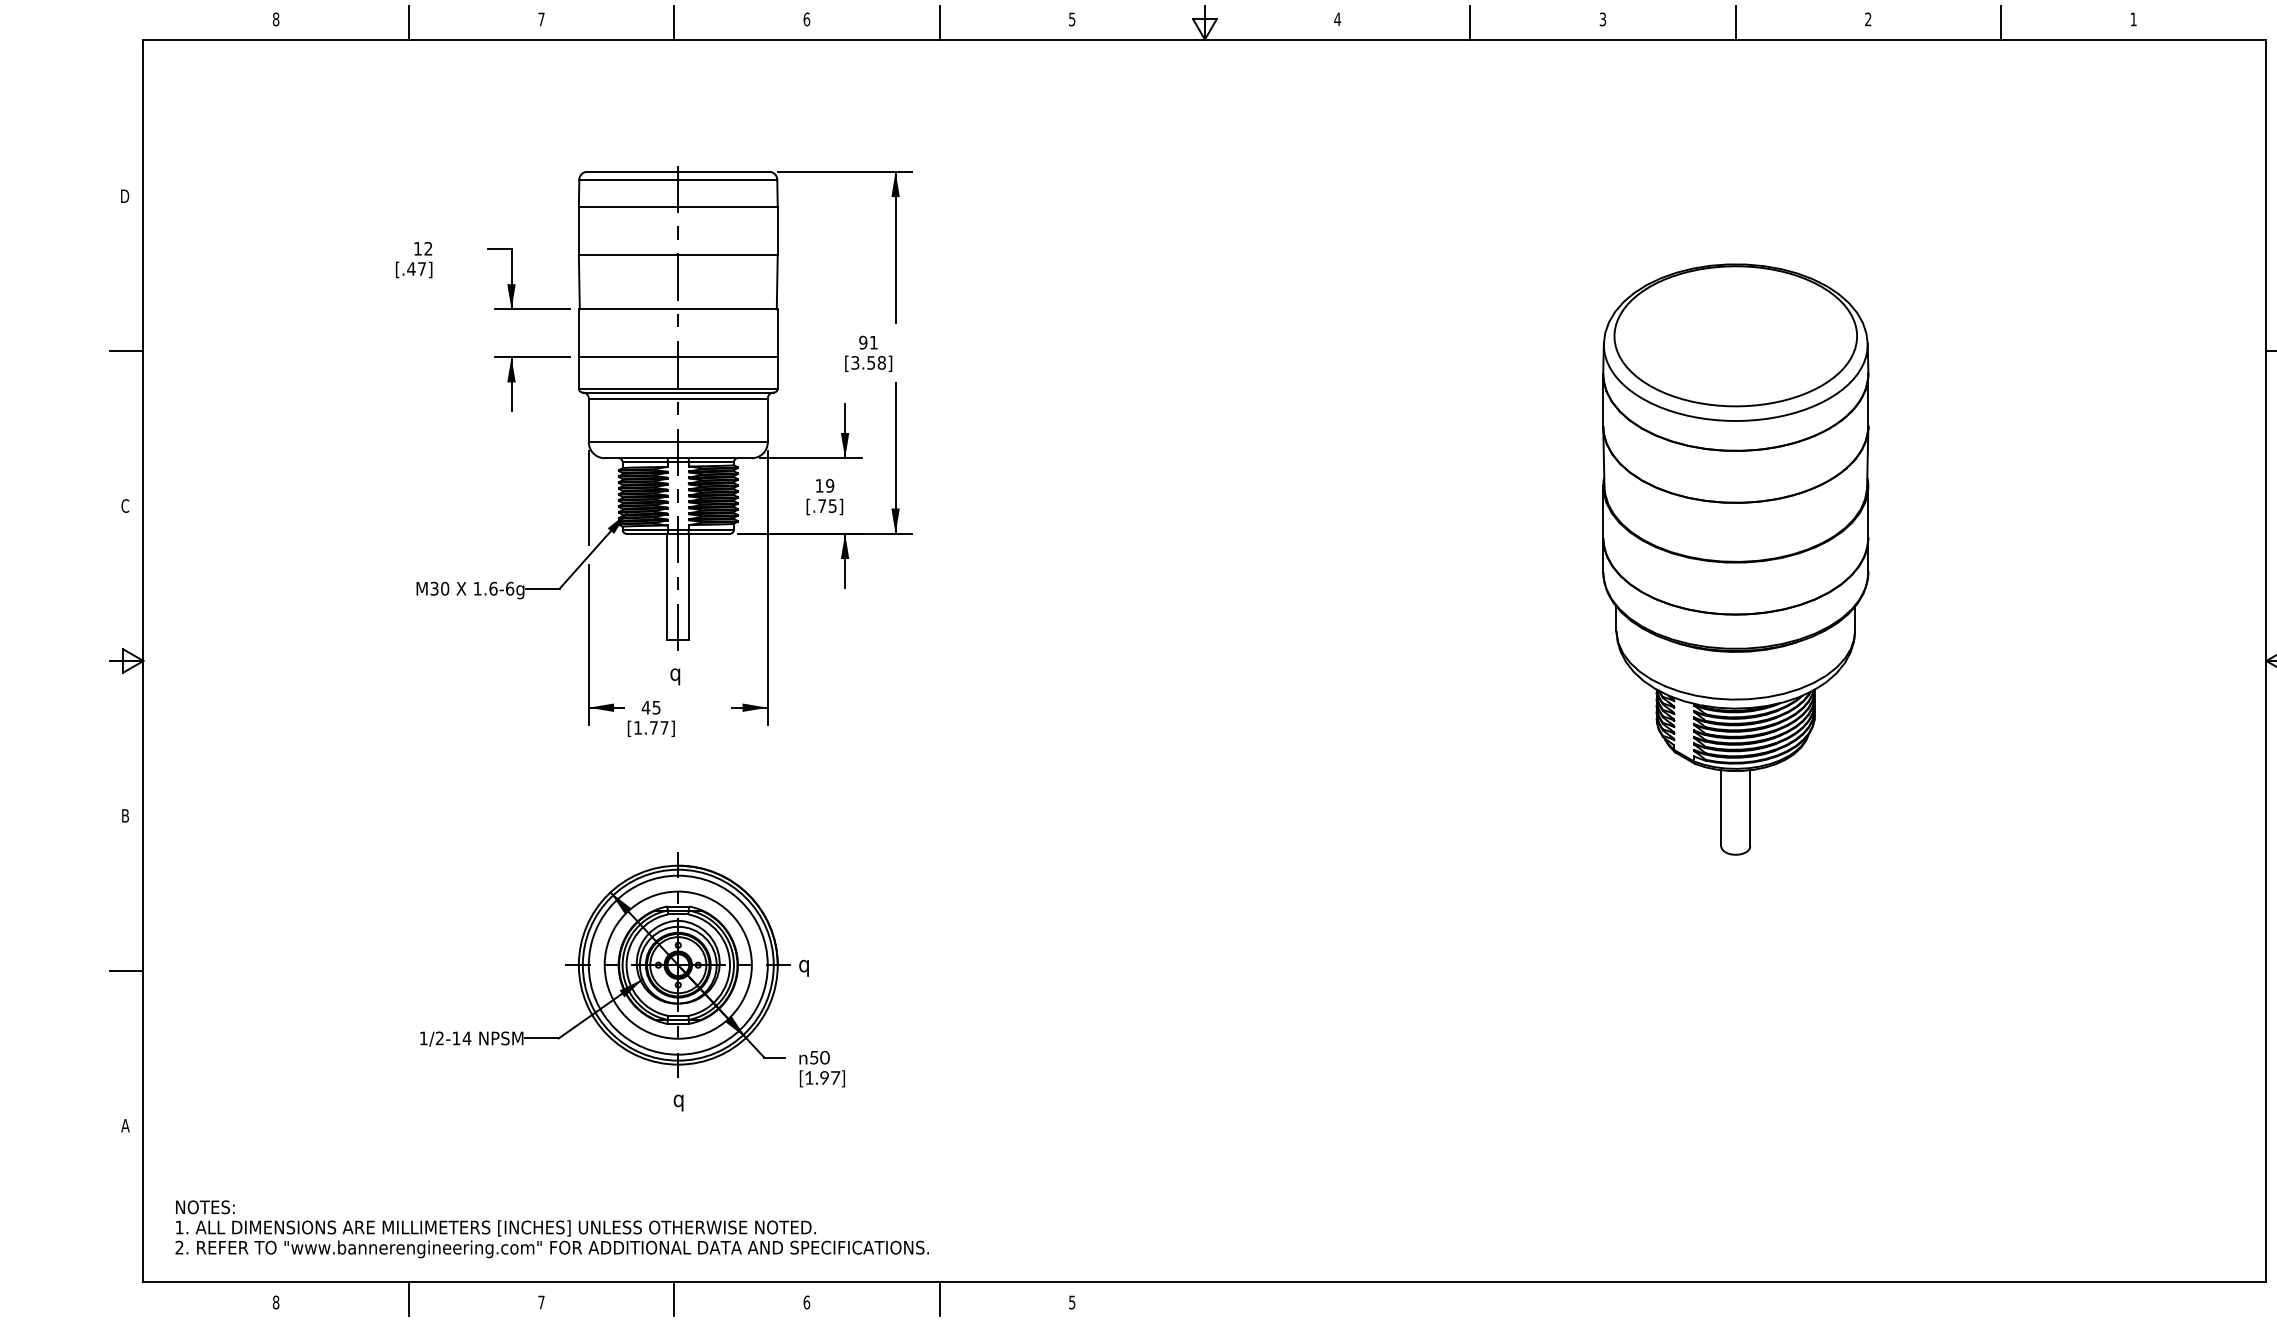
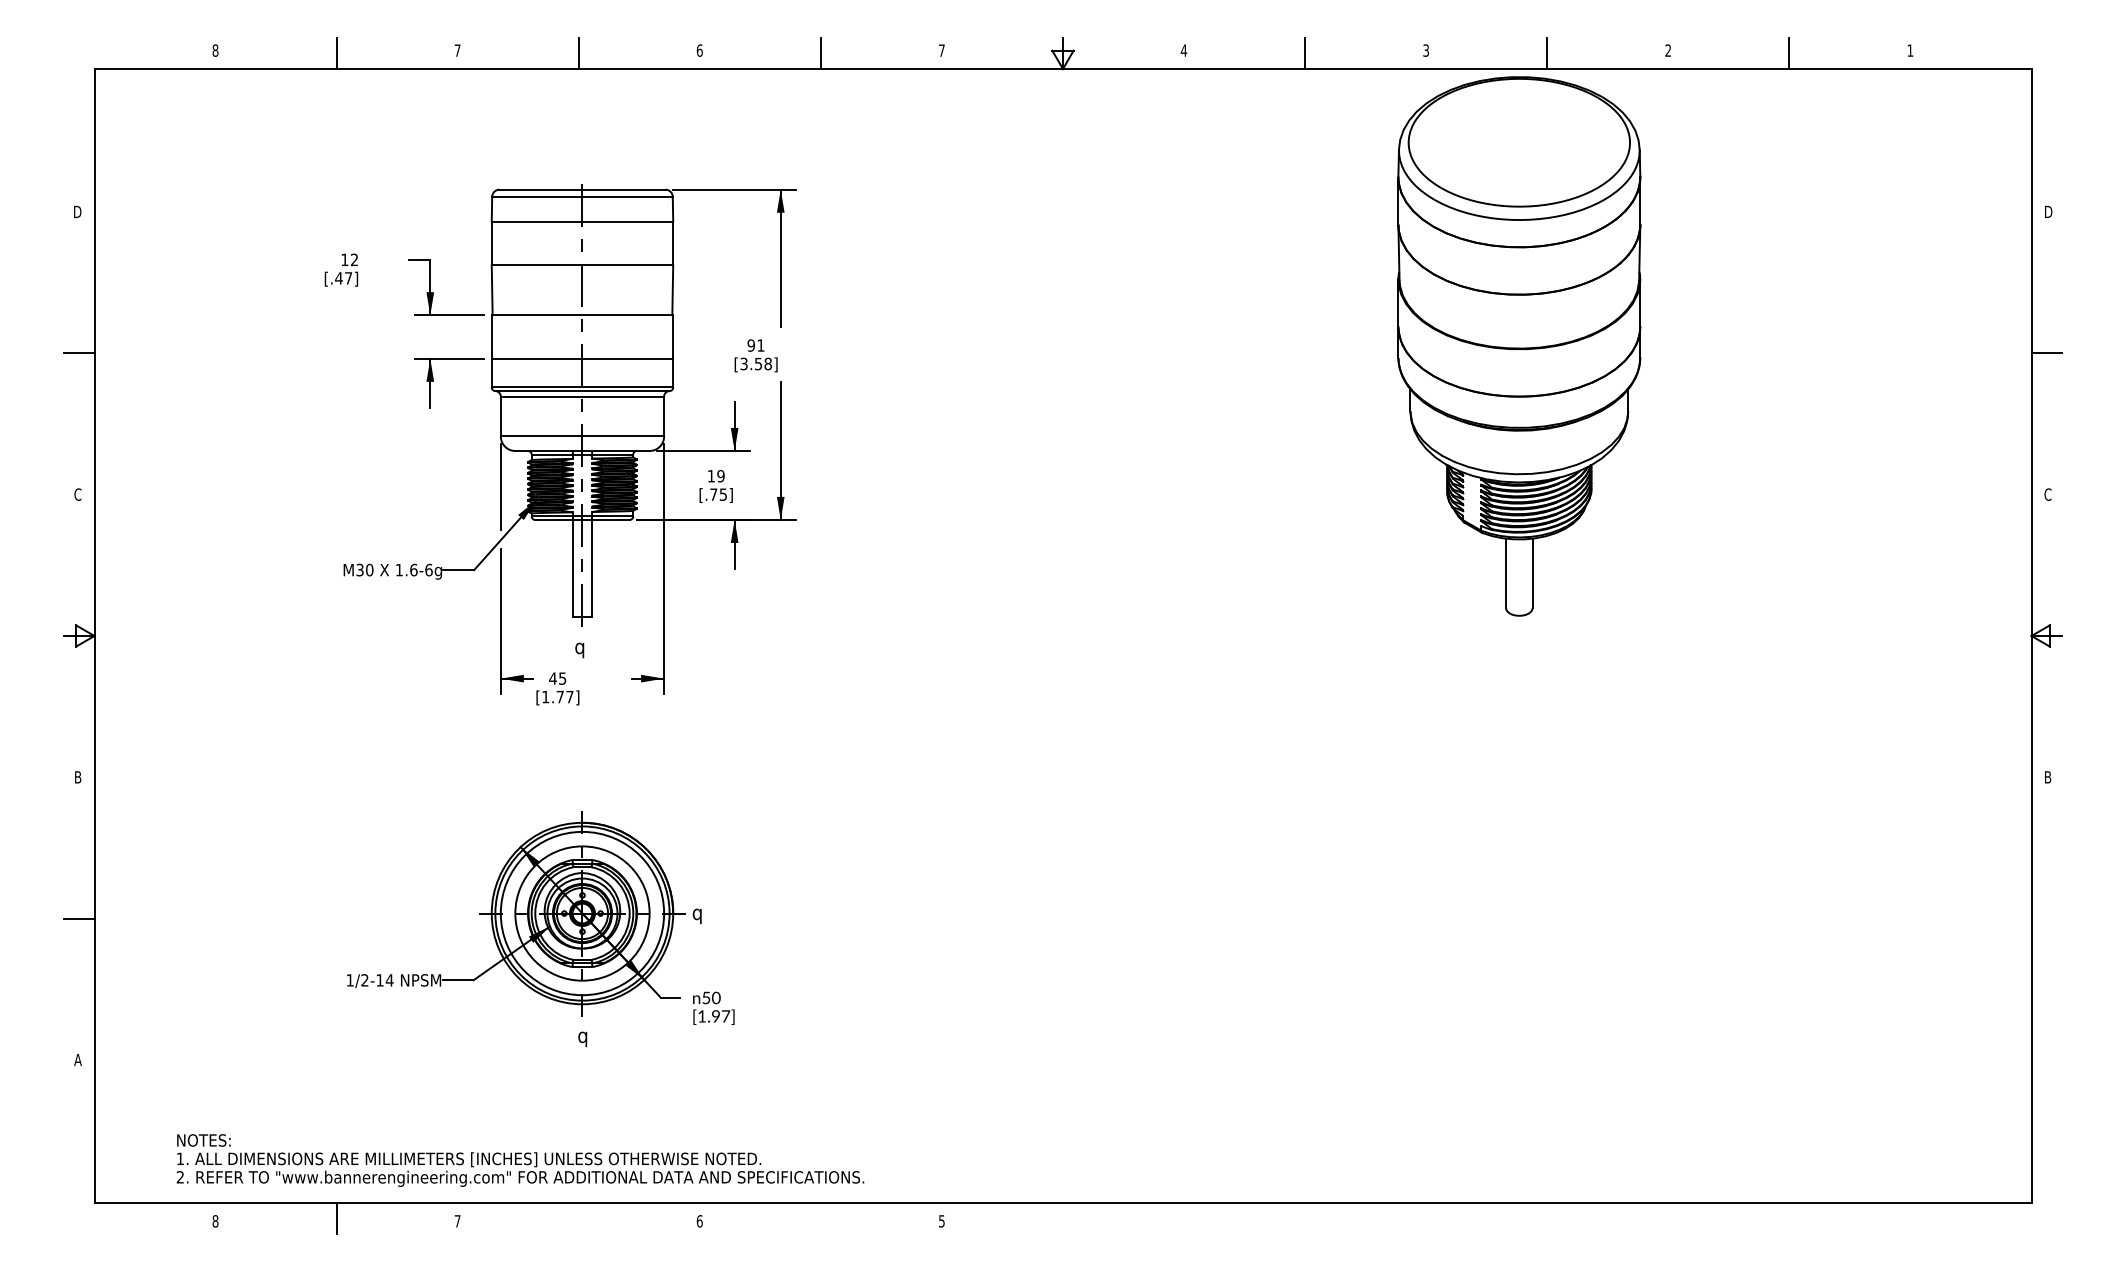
text: (1071, 19) -> (941, 50), 5 -> 7
part: (1735, 559) -> (1519, 346), moved
text: (552, 1229) -> (520, 1160), moved
line: (673, 1298) -> (578, 1217), removed
line: (939, 1298) -> (820, 1217), removed

